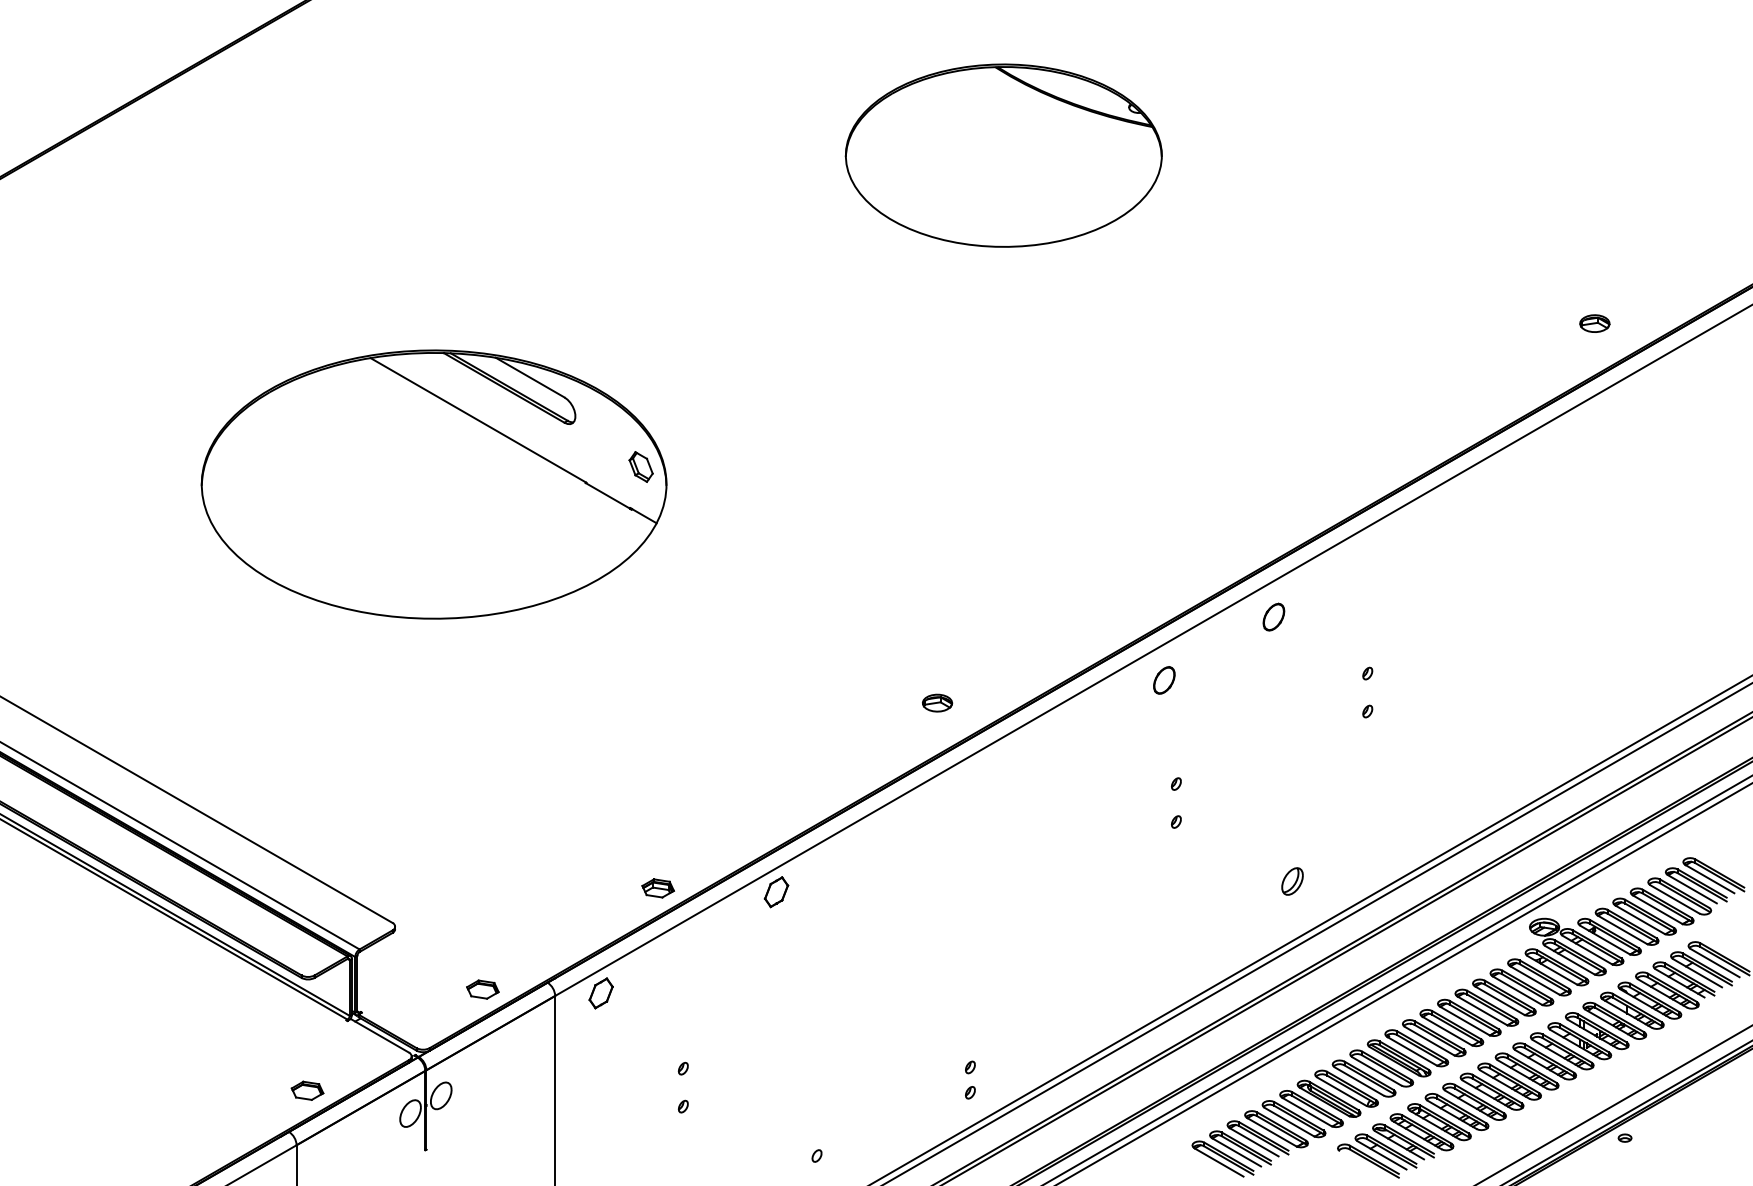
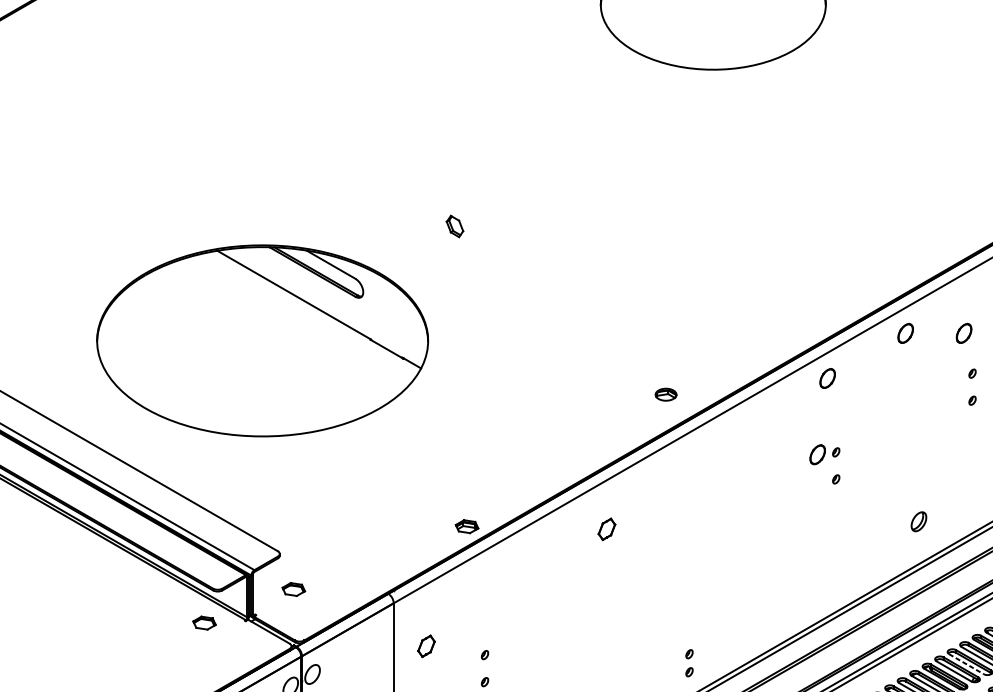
part: (433, 484) -> (262, 340), moved
part: (1355, 616) -> (963, 333), added
part: (1150, 787) -> (817, 454), added
part: (776, 892) -> (606, 529), moved
part: (482, 989) -> (293, 589), moved
part: (600, 993) -> (426, 646), moved
line: (1359, 1081) -> (966, 664), solid -> dashed
part: (307, 1090) -> (204, 622), moved

